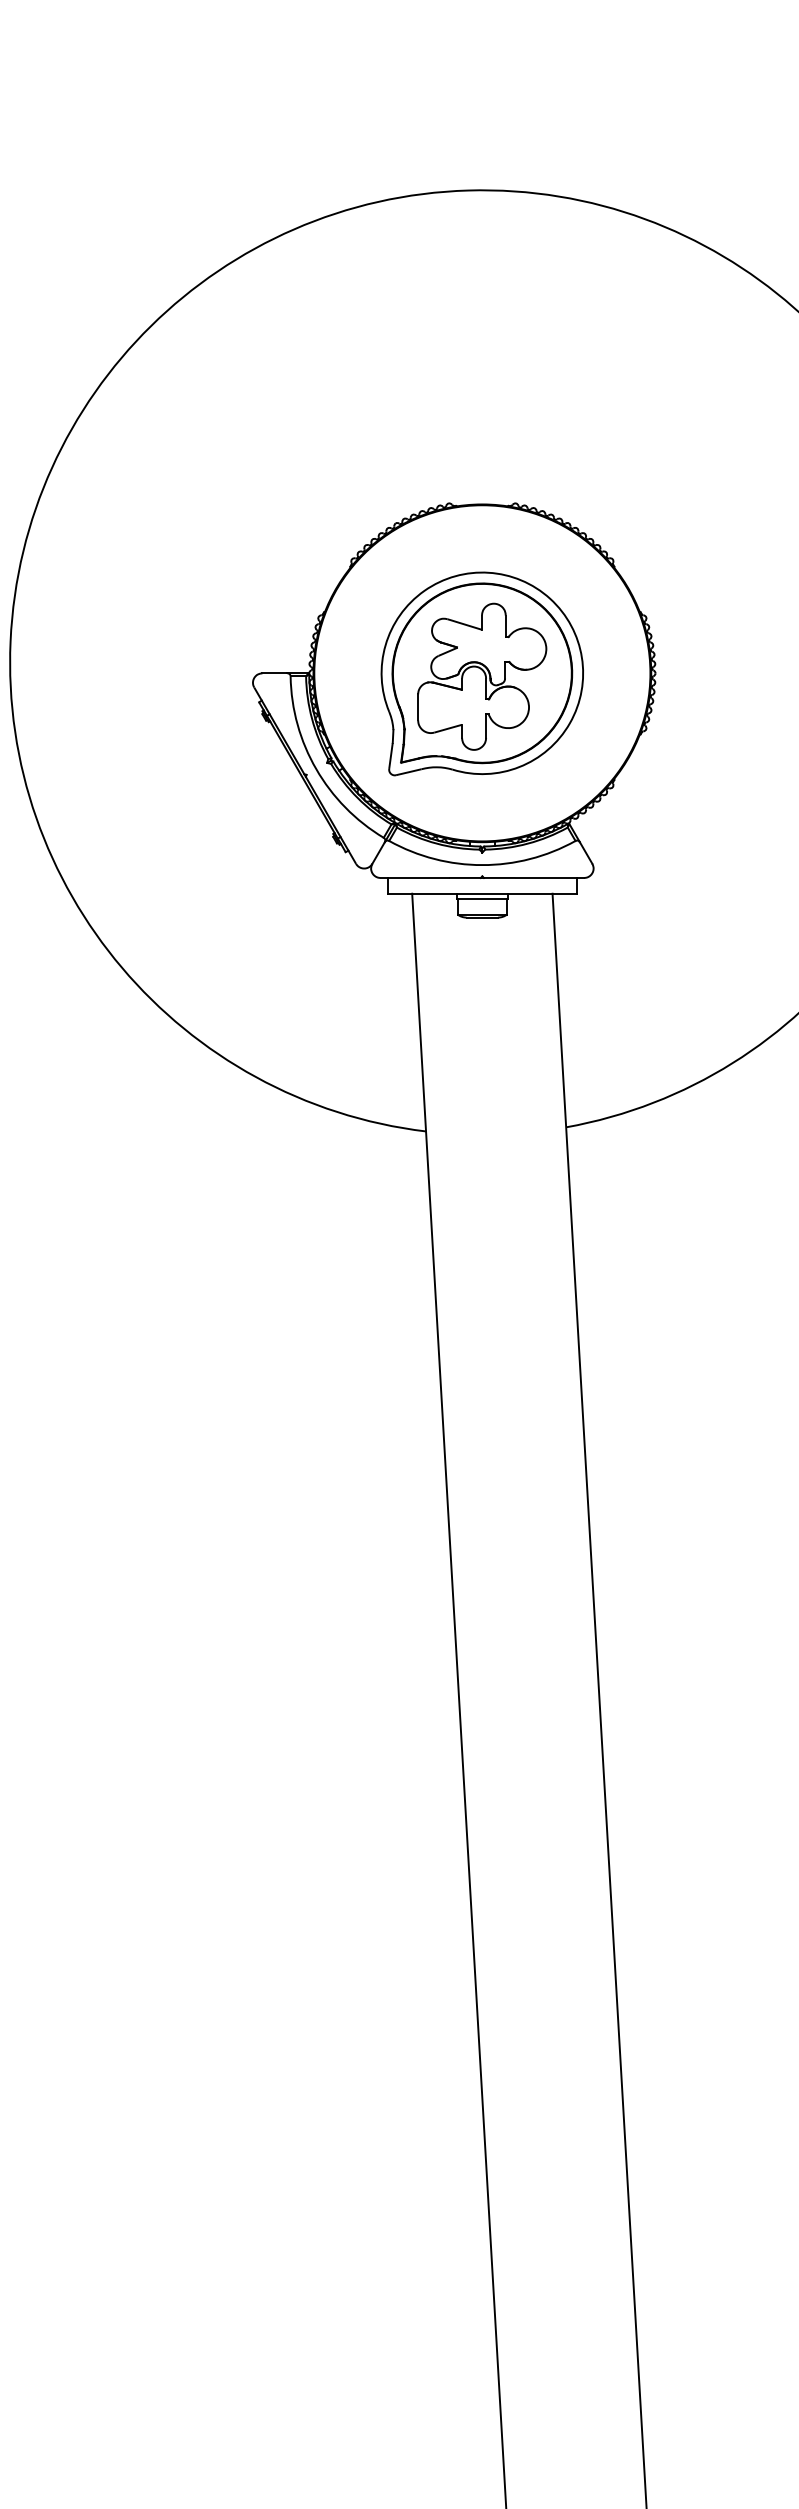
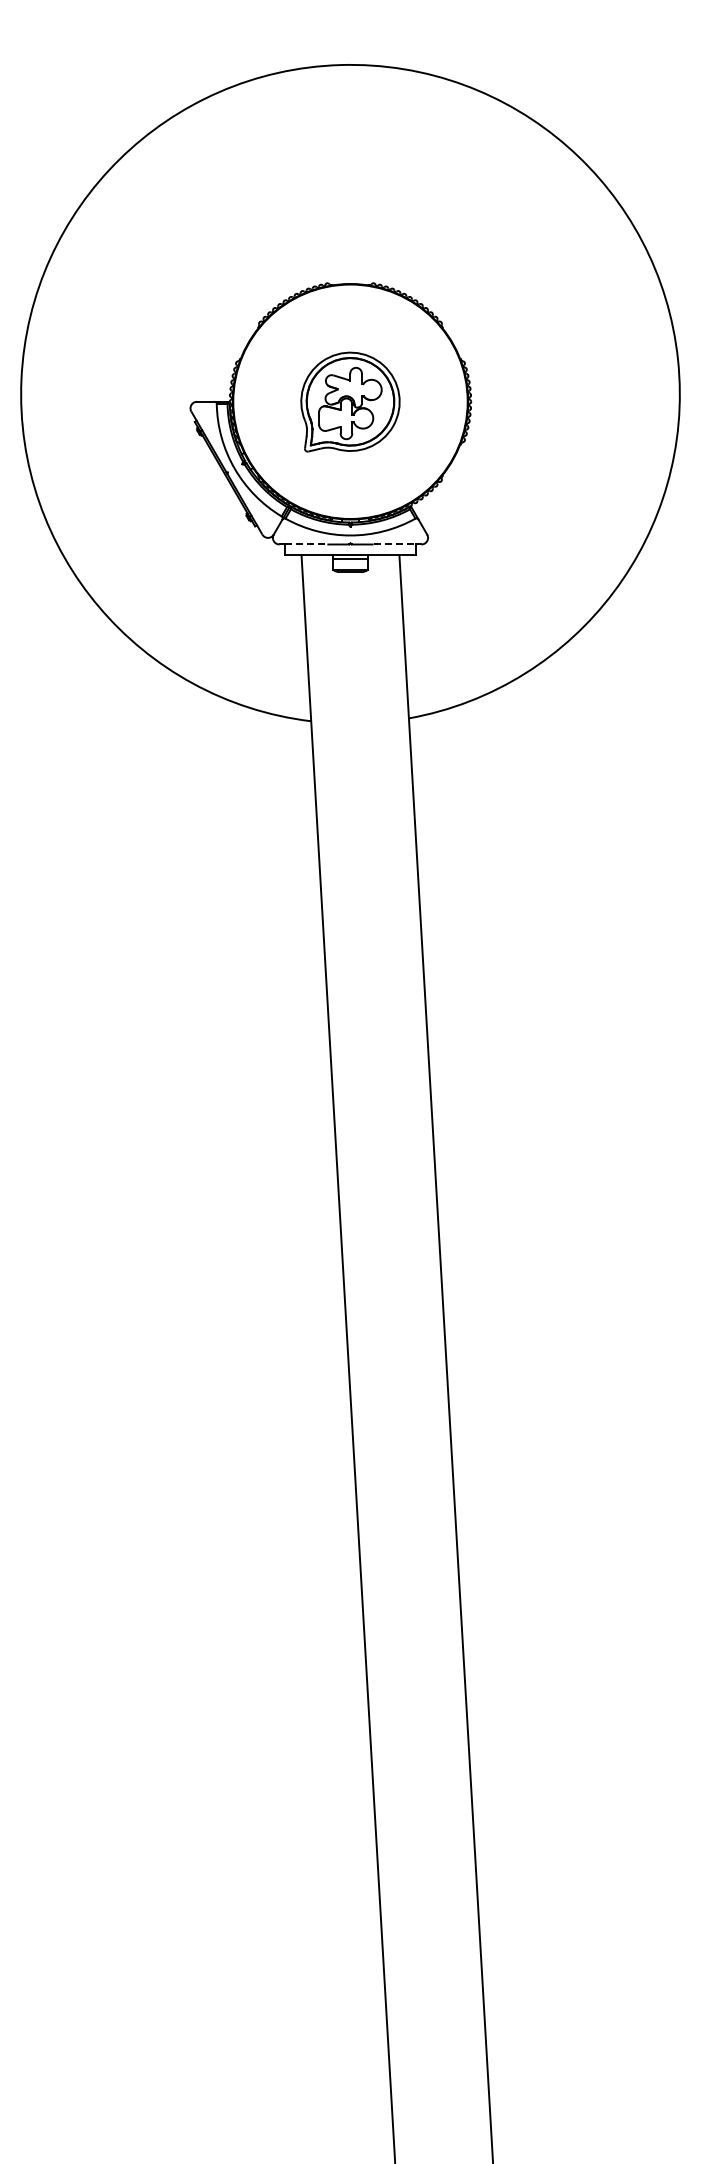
part: (482, 672) -> (350, 401), size x0.7
line: (419, 878) -> (306, 544), solid -> dashed
line: (546, 878) -> (395, 544), solid -> dashed

